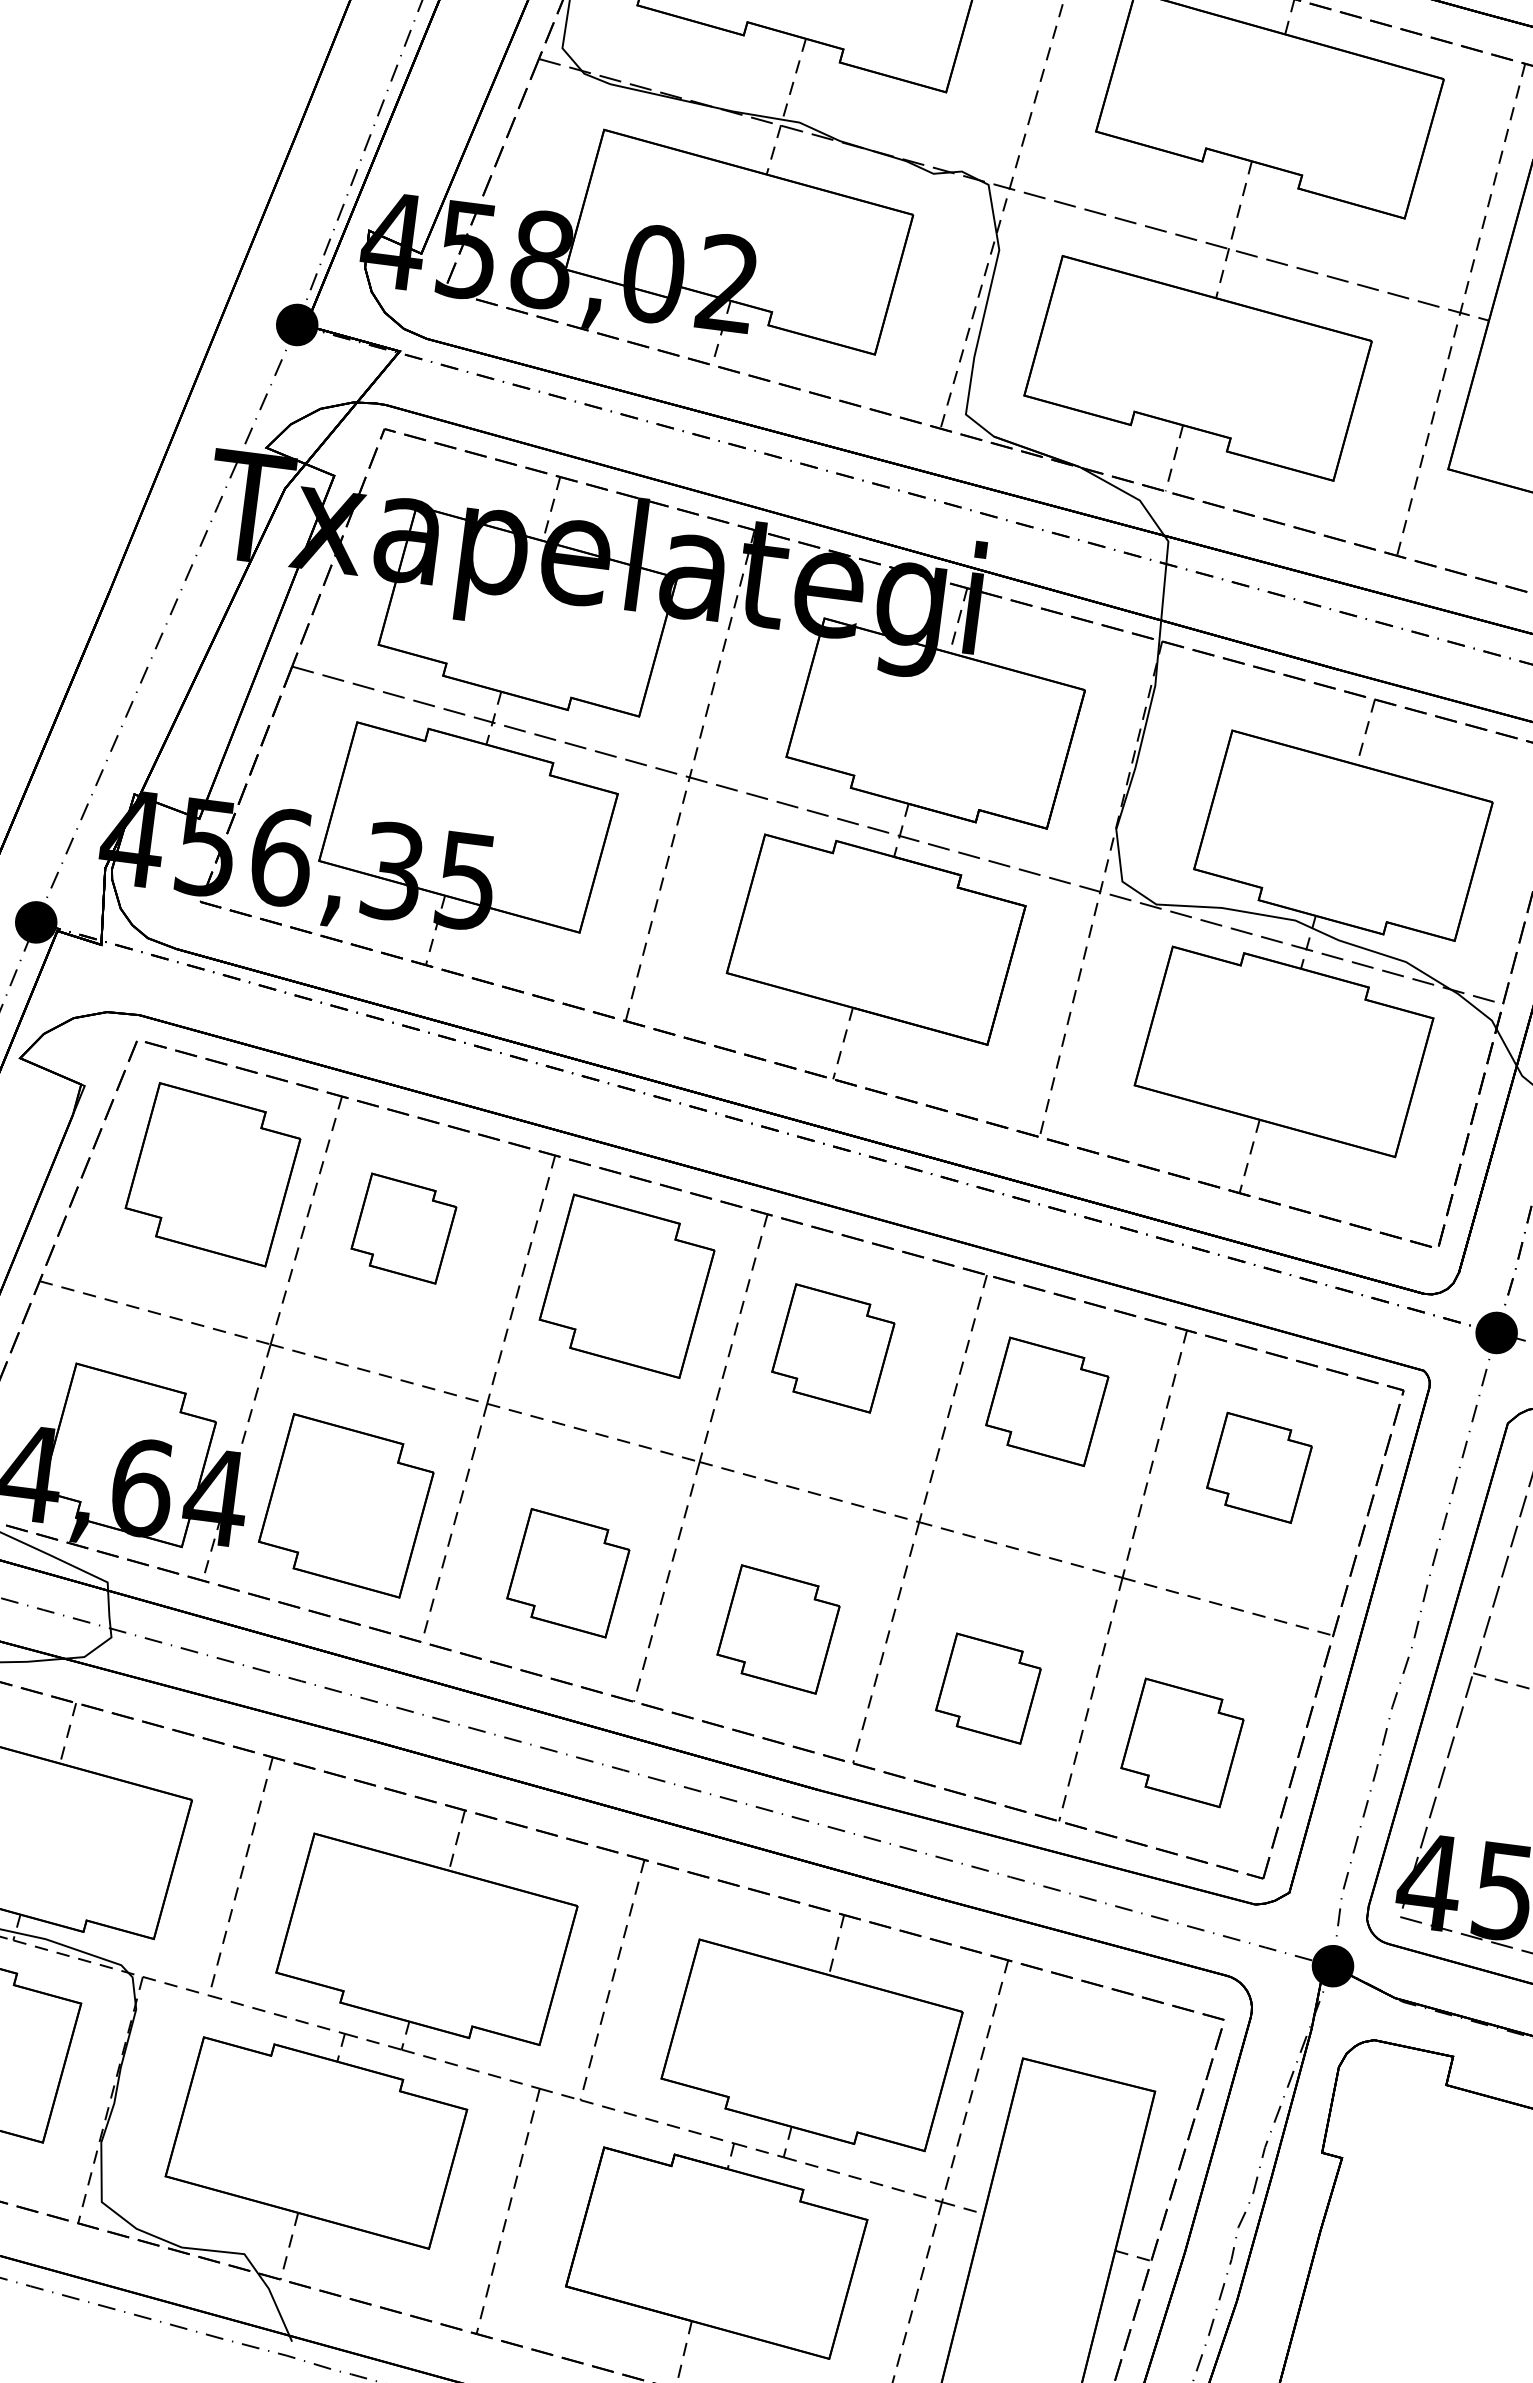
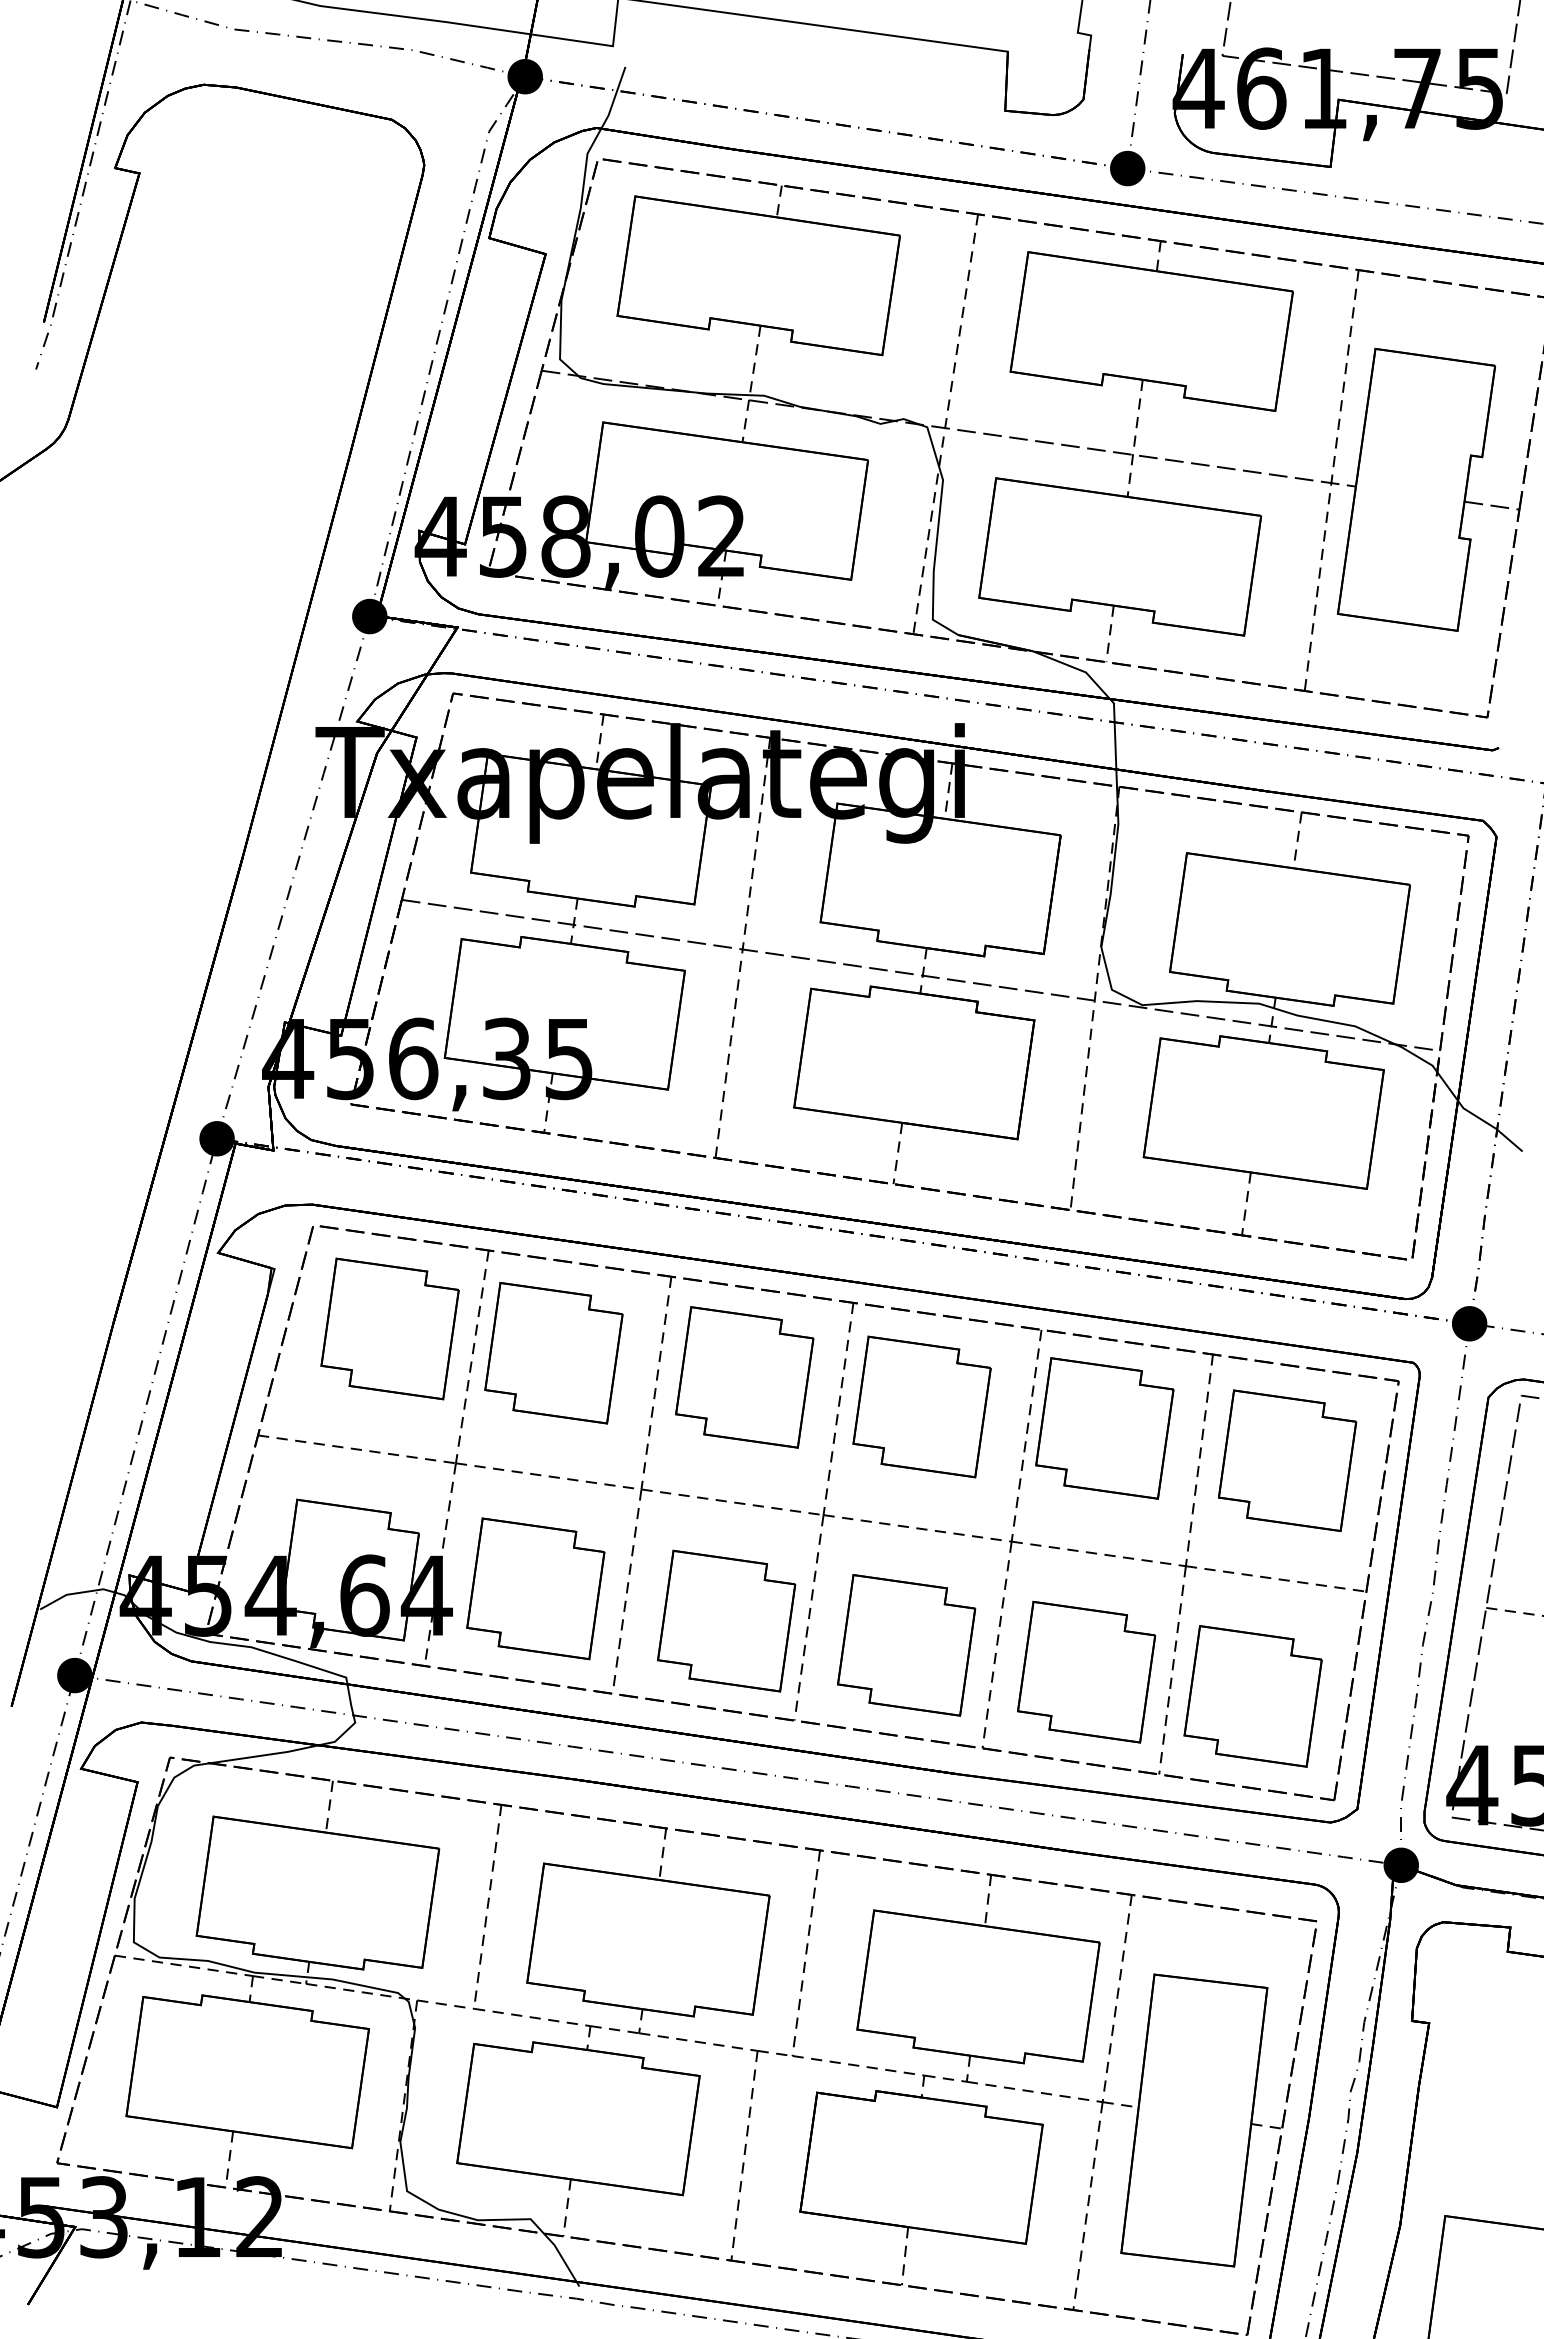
part: (403, 1228) -> (553, 1353), size x1.67
part: (832, 1347) -> (921, 1406), size x1.43
part: (1046, 1401) -> (1104, 1428), size x1.43
part: (1259, 1467) -> (1287, 1460), size x1.67
part: (568, 1572) -> (726, 1620), size x1.43
part: (778, 1629) -> (906, 1645), size x1.43
part: (988, 1687) -> (1086, 1671), size x1.67
part: (1181, 1742) -> (1252, 1696), size x1.43

